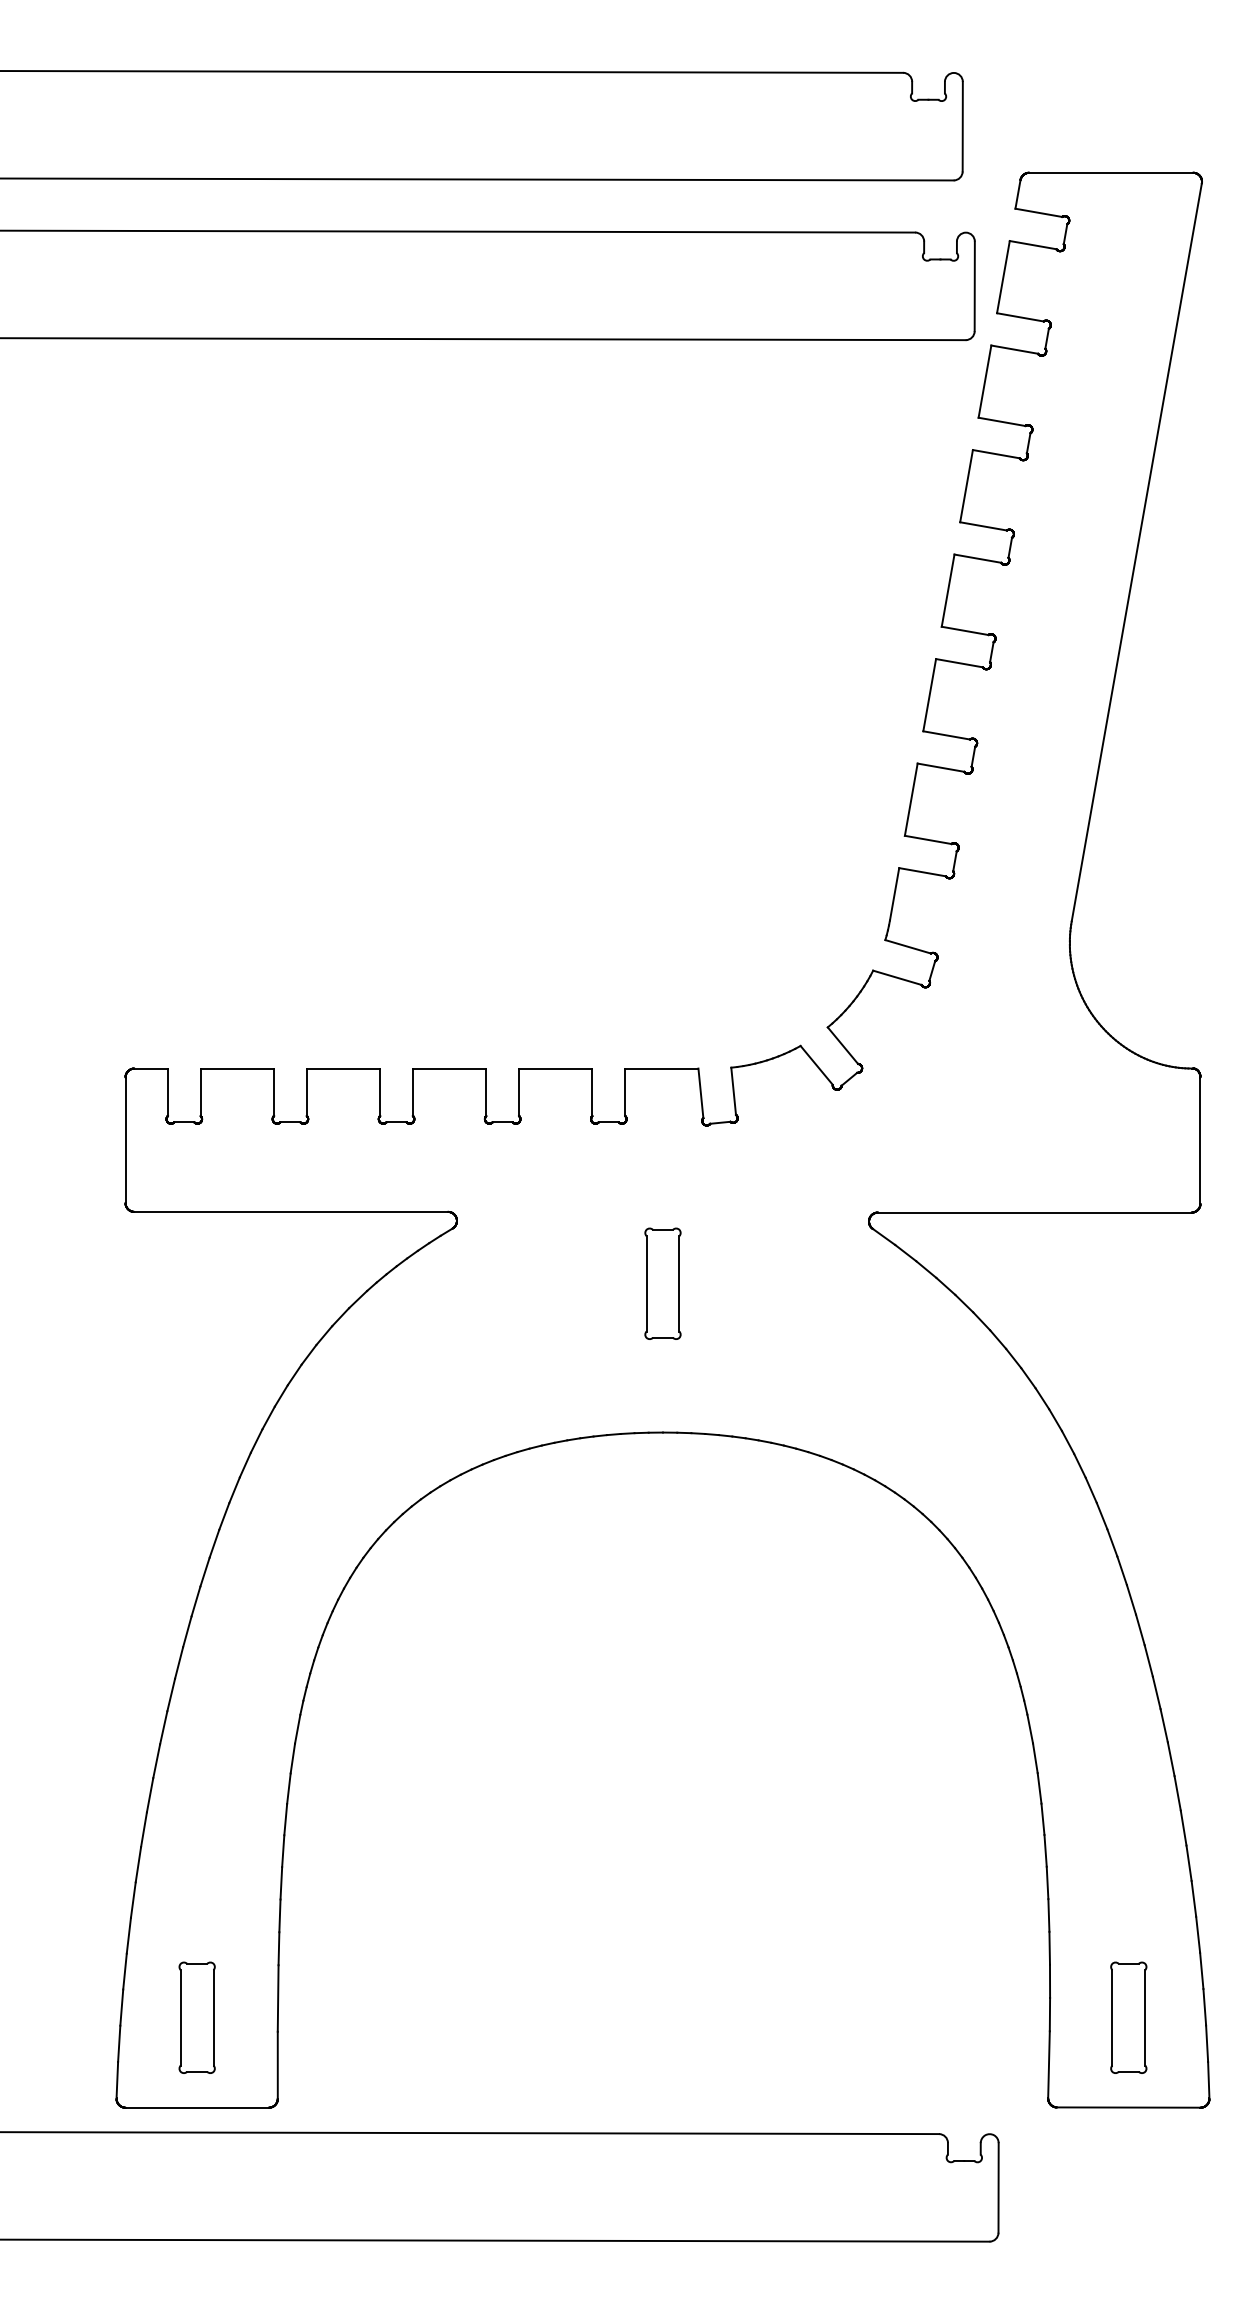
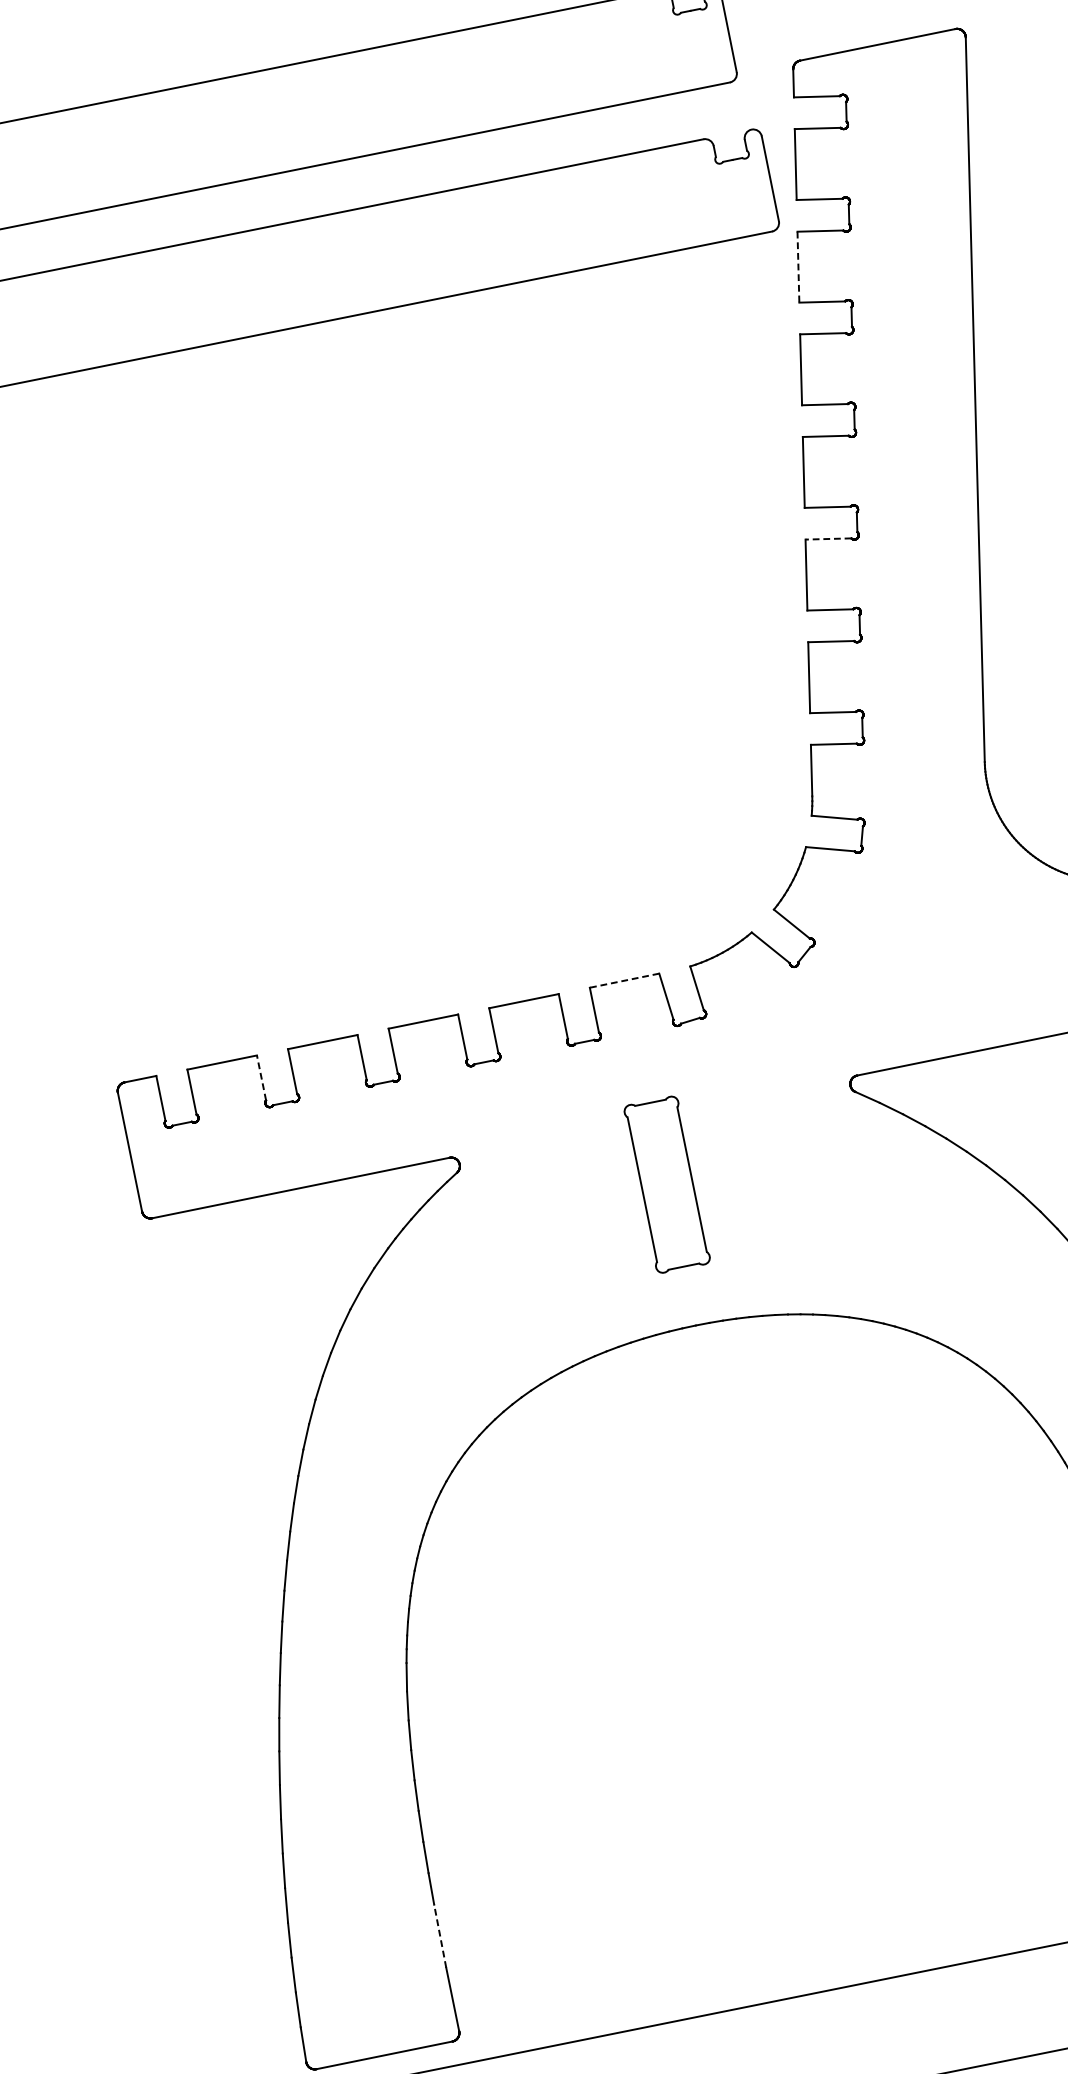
line: (984, 381) -> (797, 267), solid -> dashed
line: (959, 663) -> (828, 539), solid -> dashed
line: (661, 1068) -> (624, 980), solid -> dashed
line: (274, 1092) -> (262, 1078), solid -> dashed
part: (662, 1283) -> (666, 1184), size x1.6
line: (278, 1998) -> (440, 1936), solid -> dashed
part: (196, 2017) -> (366, 1969), removed

